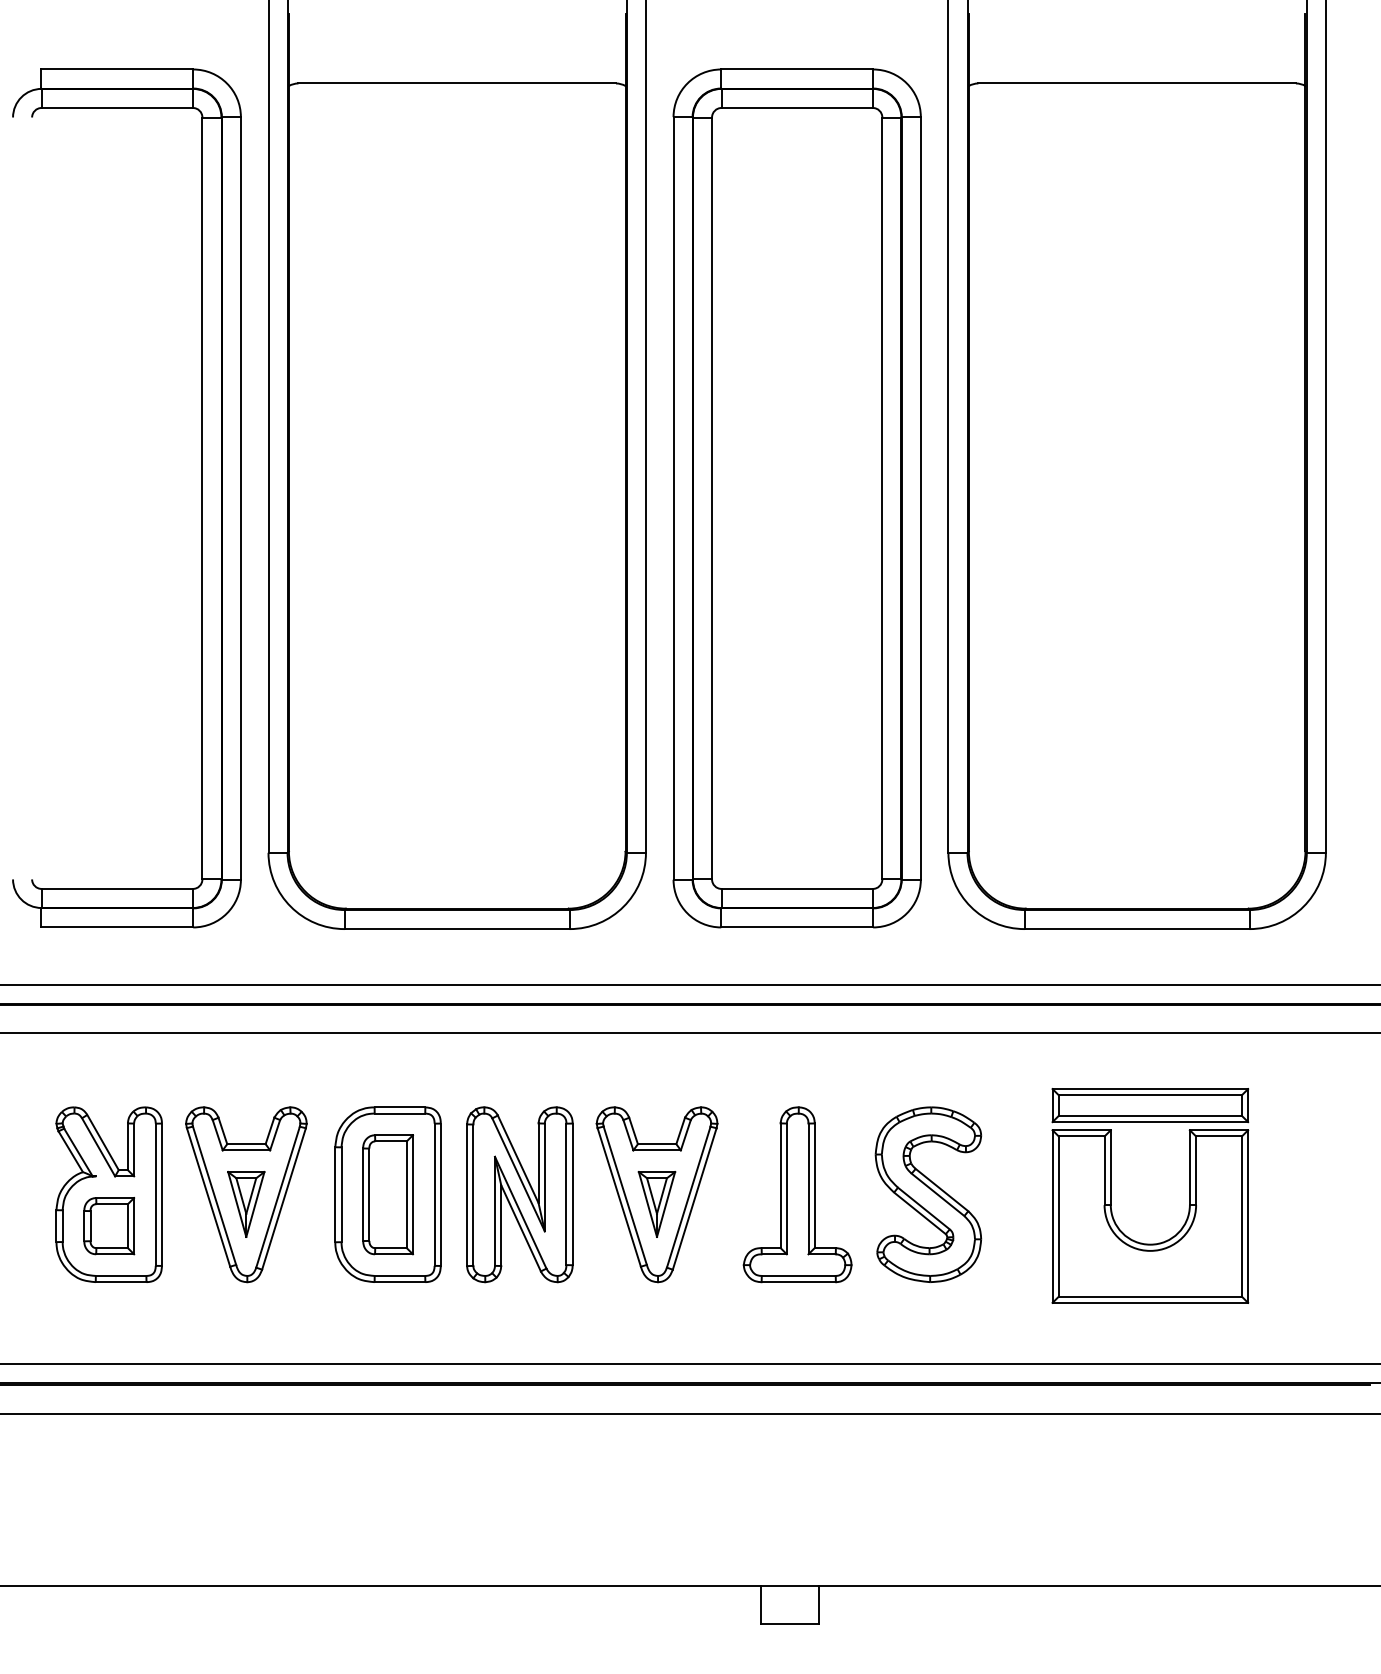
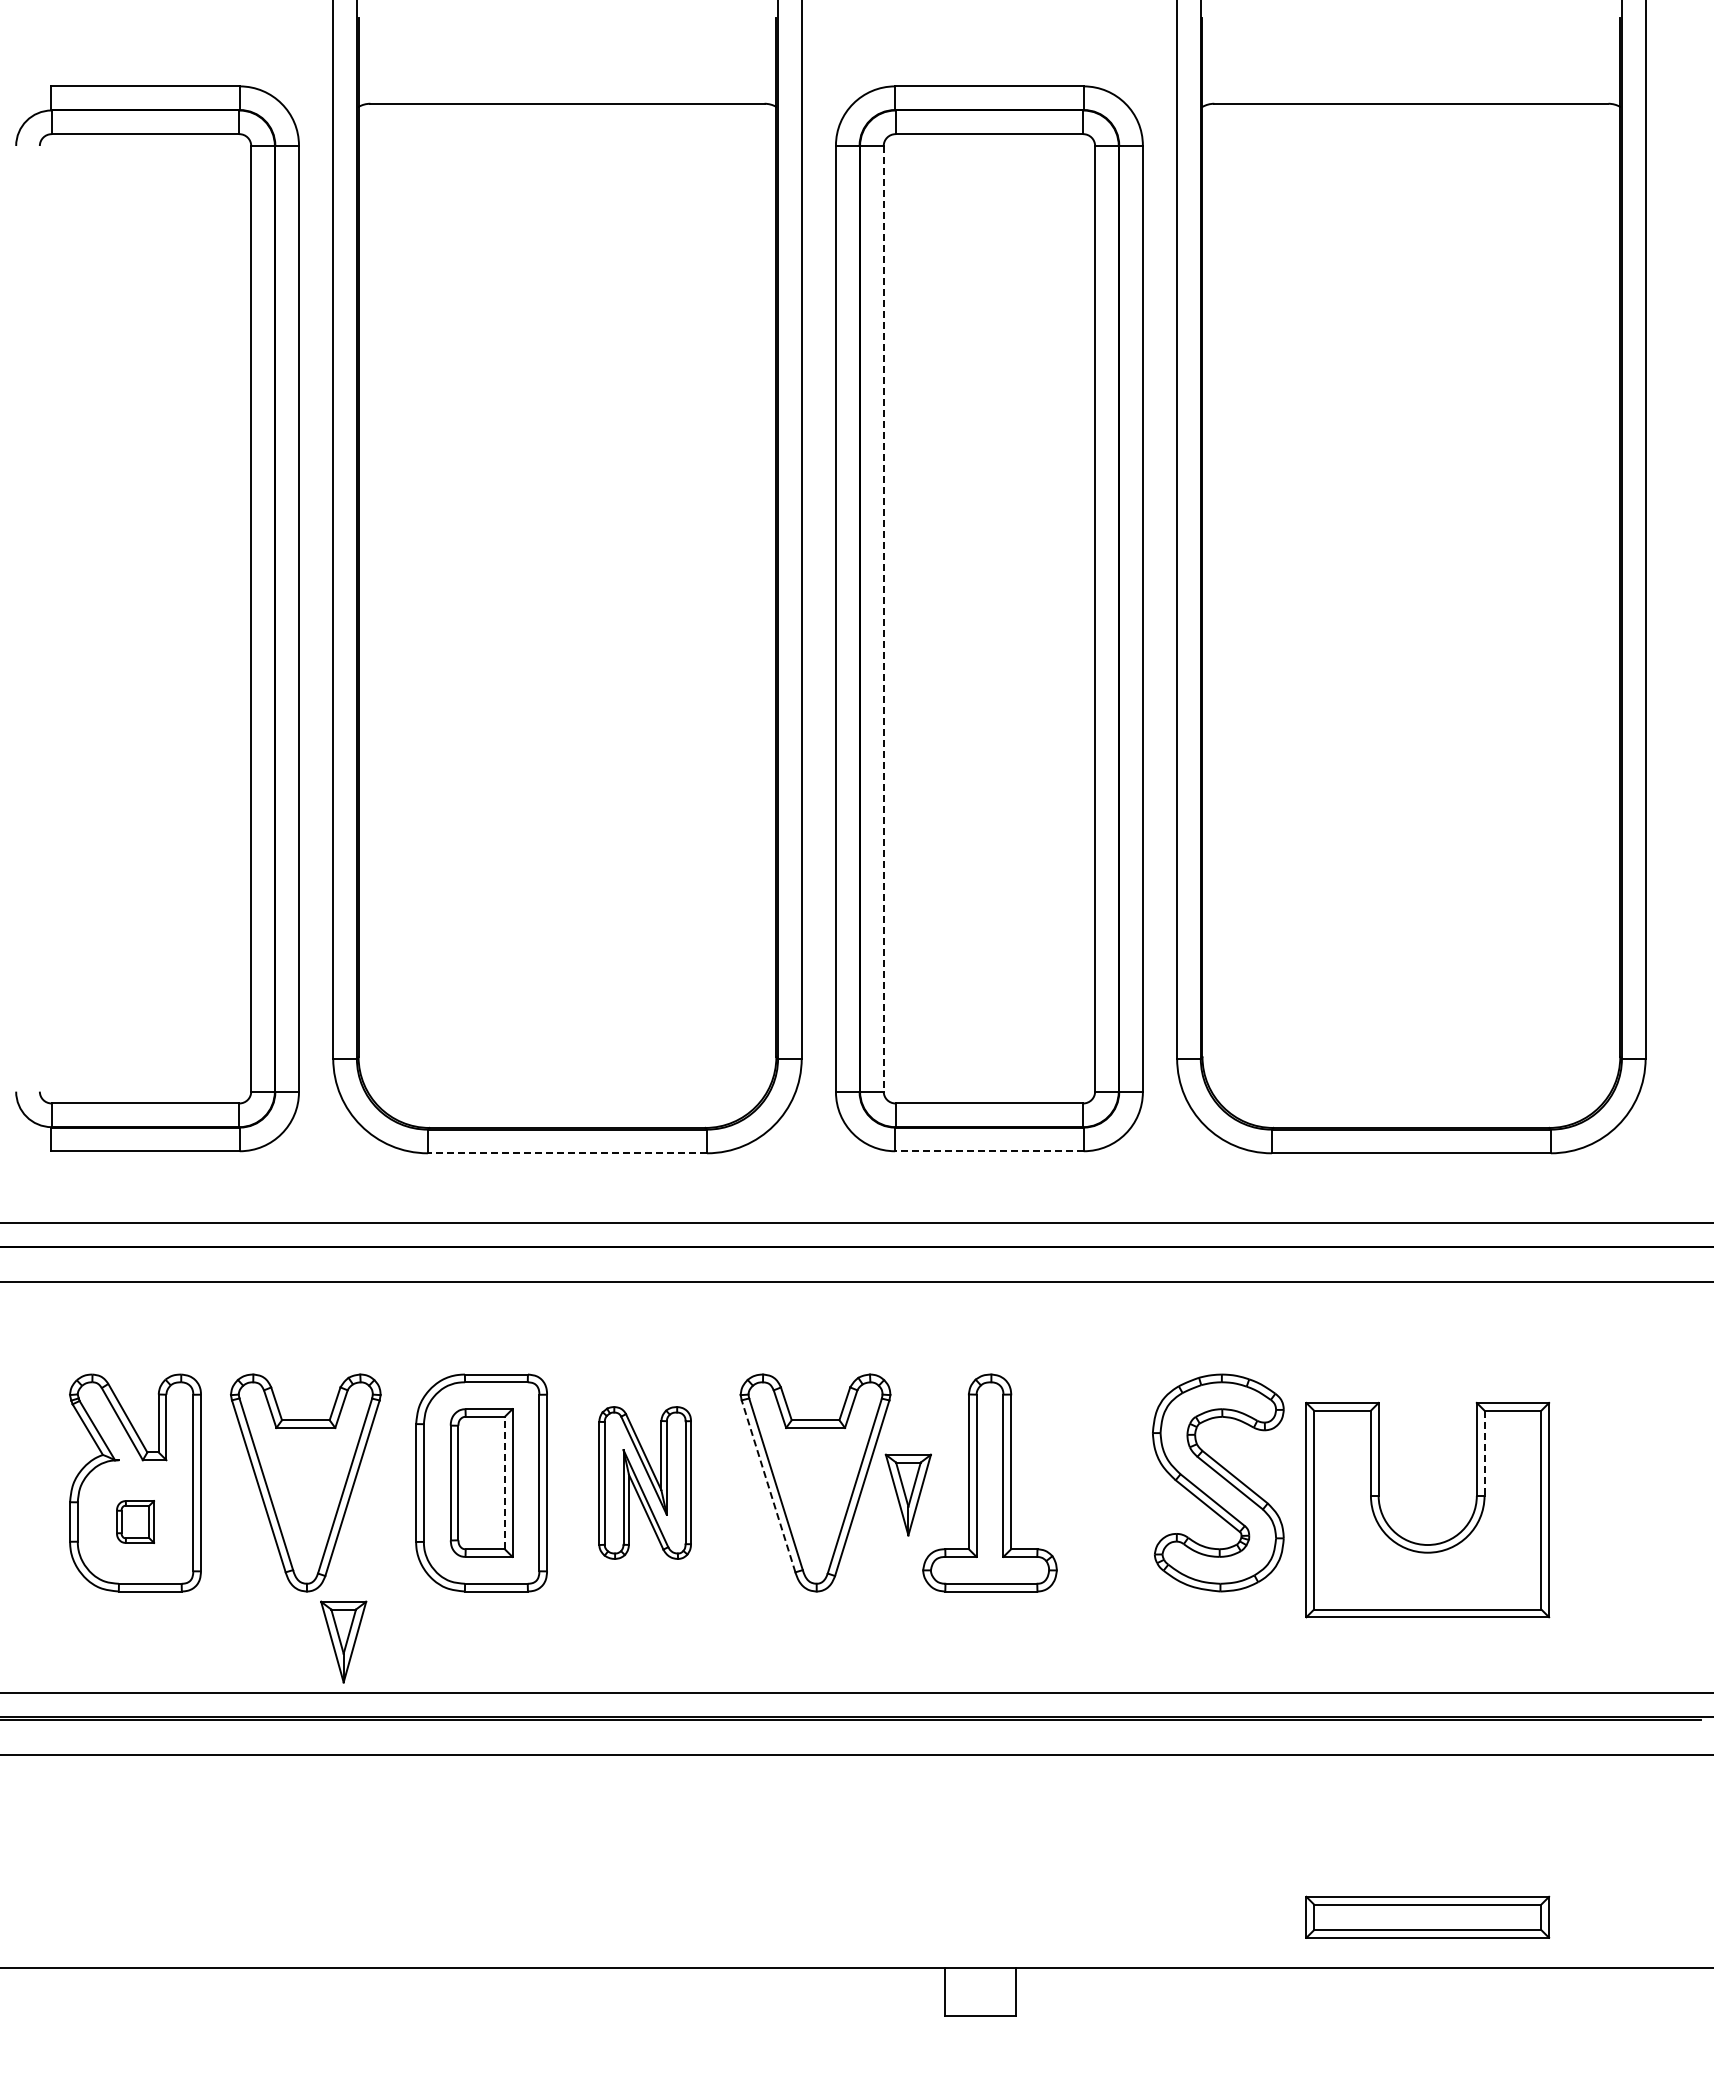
line: (711, 498) -> (883, 618), solid -> dashed
line: (796, 927) -> (988, 1151), solid -> dashed
line: (457, 929) -> (567, 1153), solid -> dashed
part: (1150, 1104) -> (1427, 1916), moved
line: (1196, 1170) -> (1484, 1453), solid -> dashed
line: (406, 1194) -> (504, 1482), solid -> dashed
part: (519, 1194) -> (644, 1482), size x0.7
part: (928, 1194) -> (1218, 1482), moved
line: (619, 1196) -> (768, 1485), solid -> dashed
part: (246, 1203) -> (343, 1641), moved
part: (656, 1203) -> (907, 1494), moved
part: (109, 1225) -> (135, 1521), size x0.6

